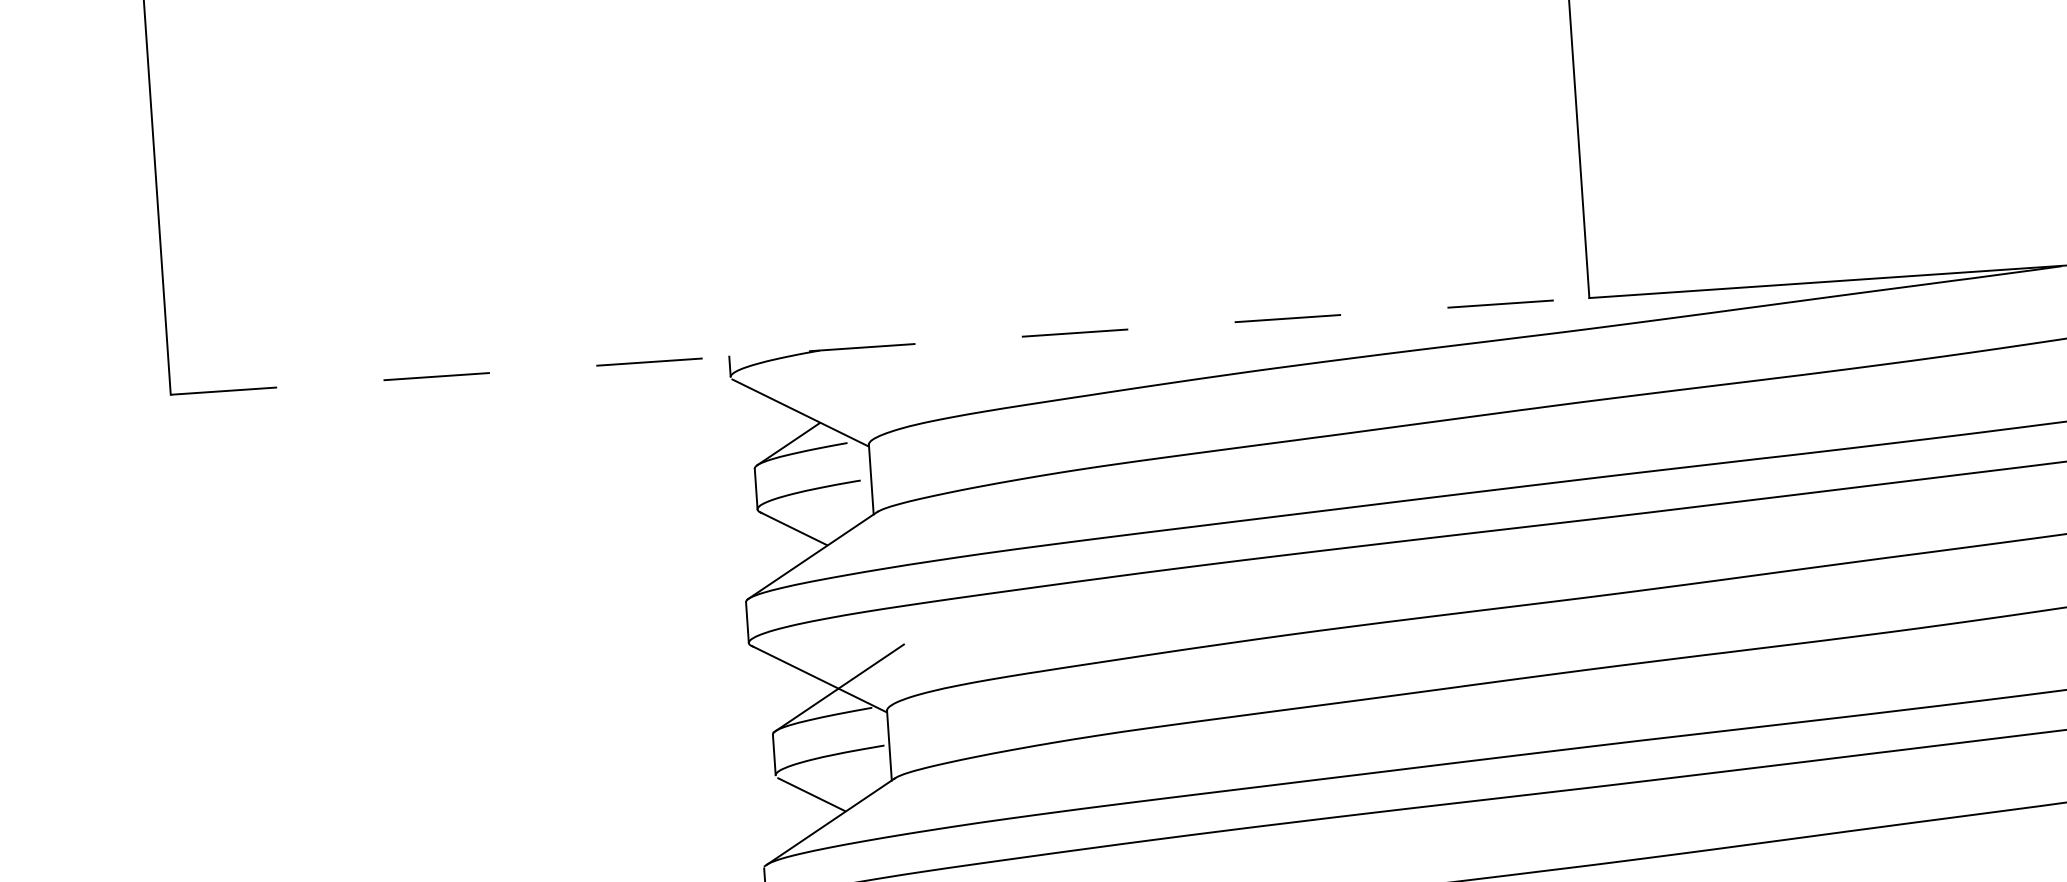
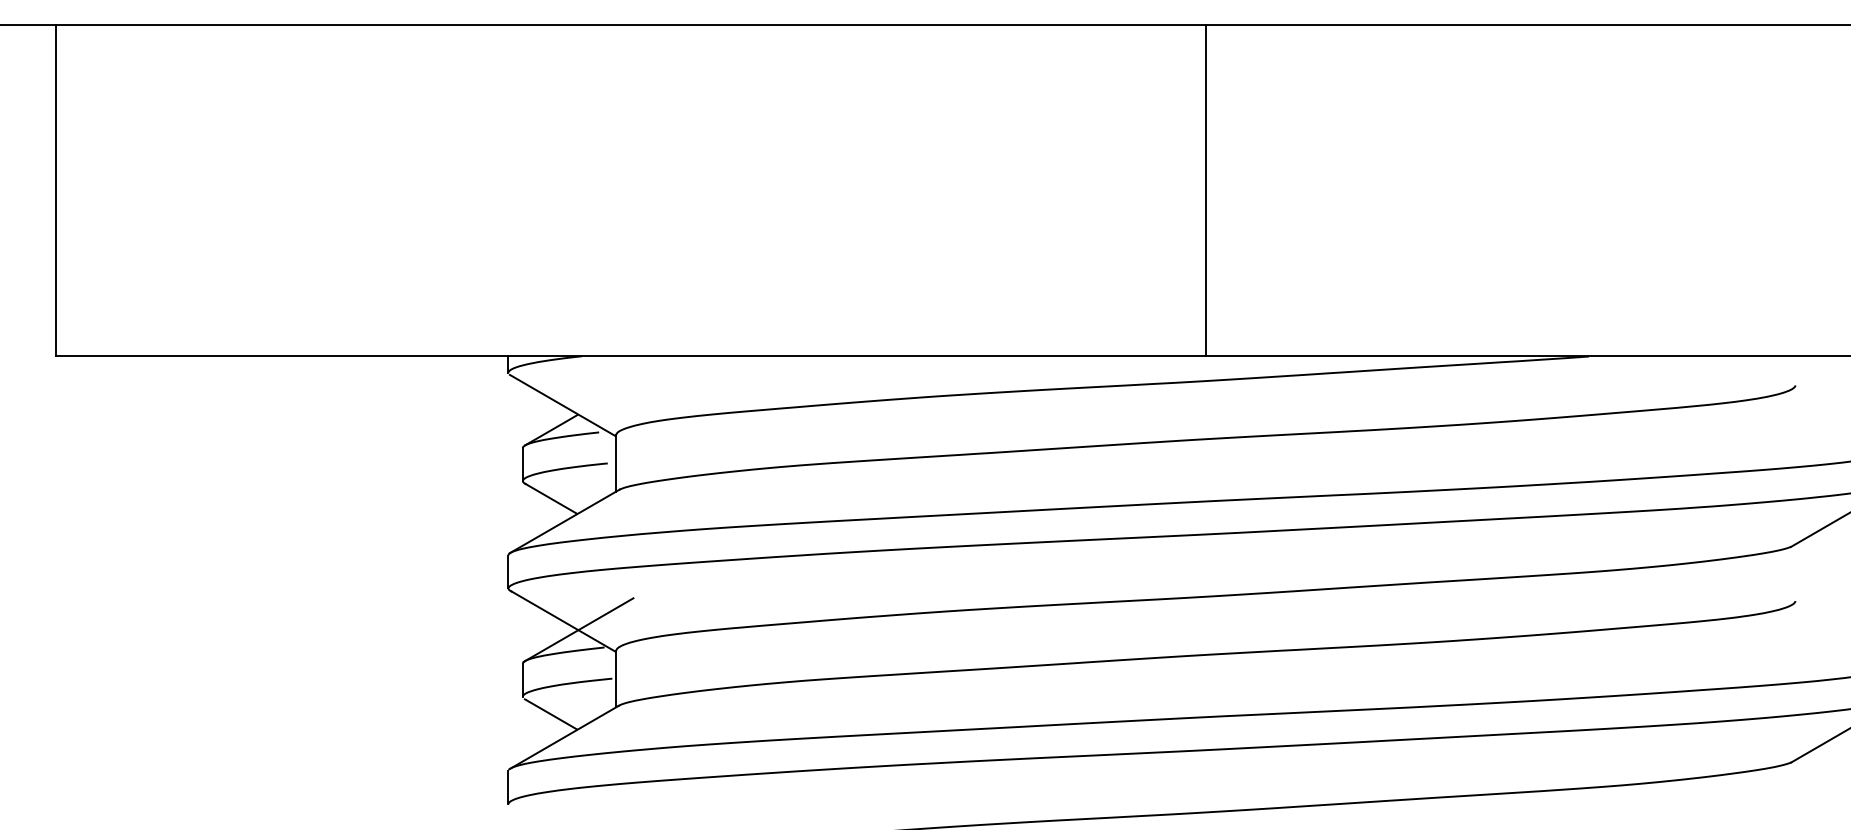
line: (881, 346) -> (631, 356), dashed -> solid

